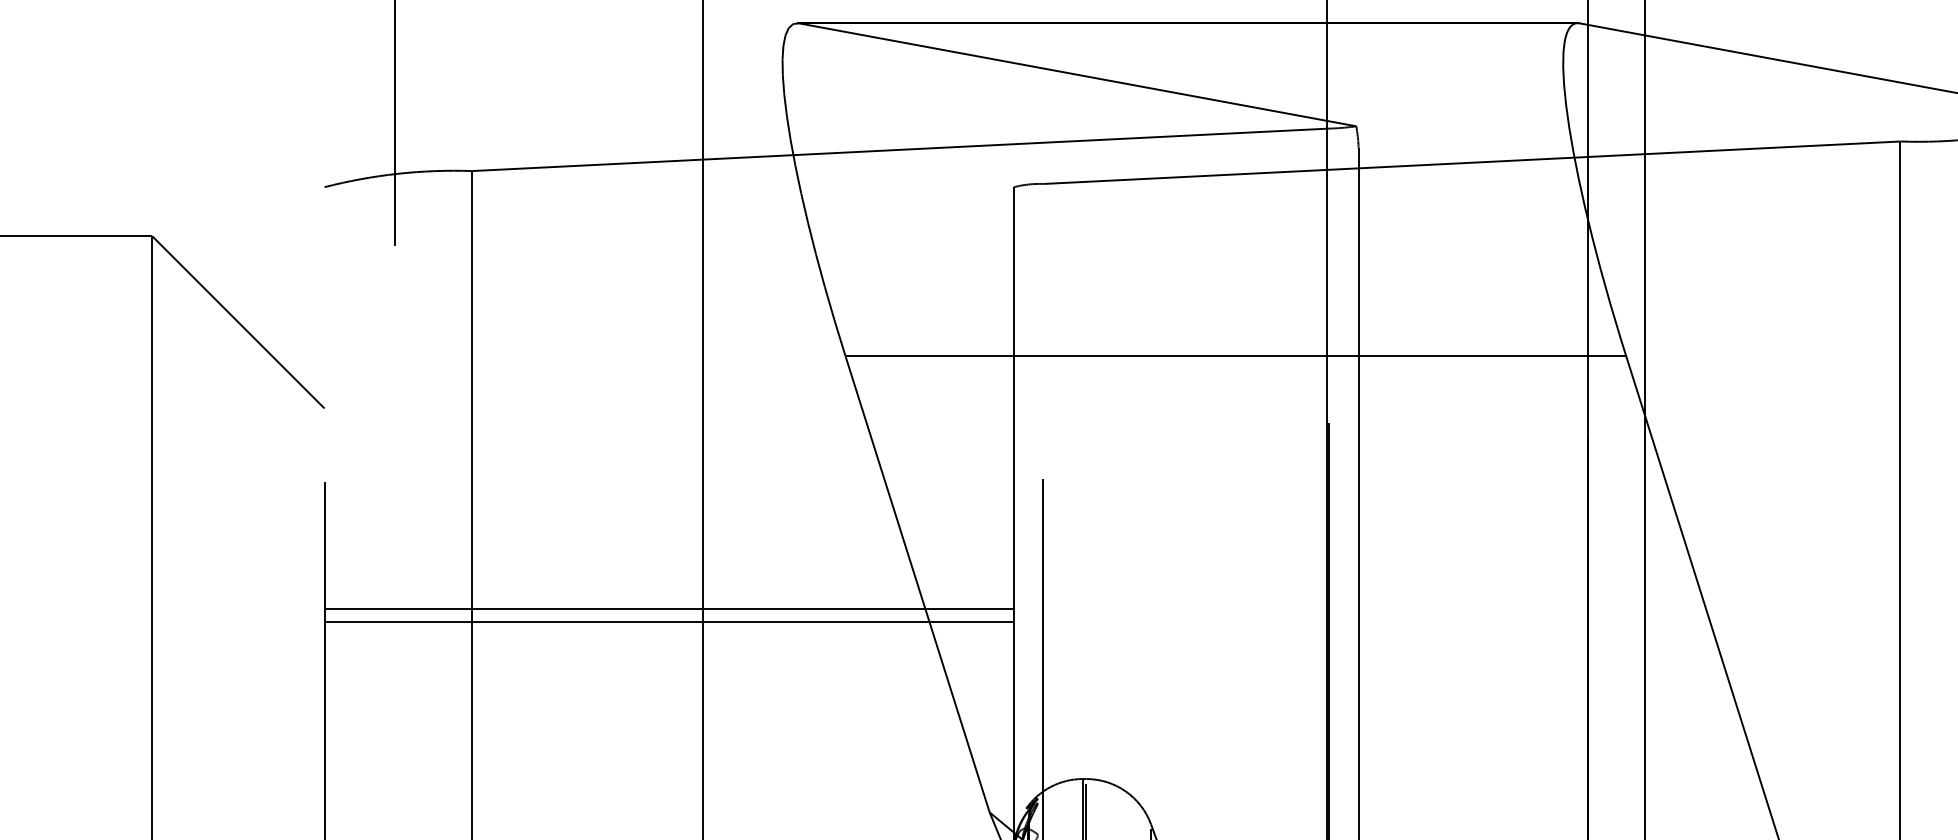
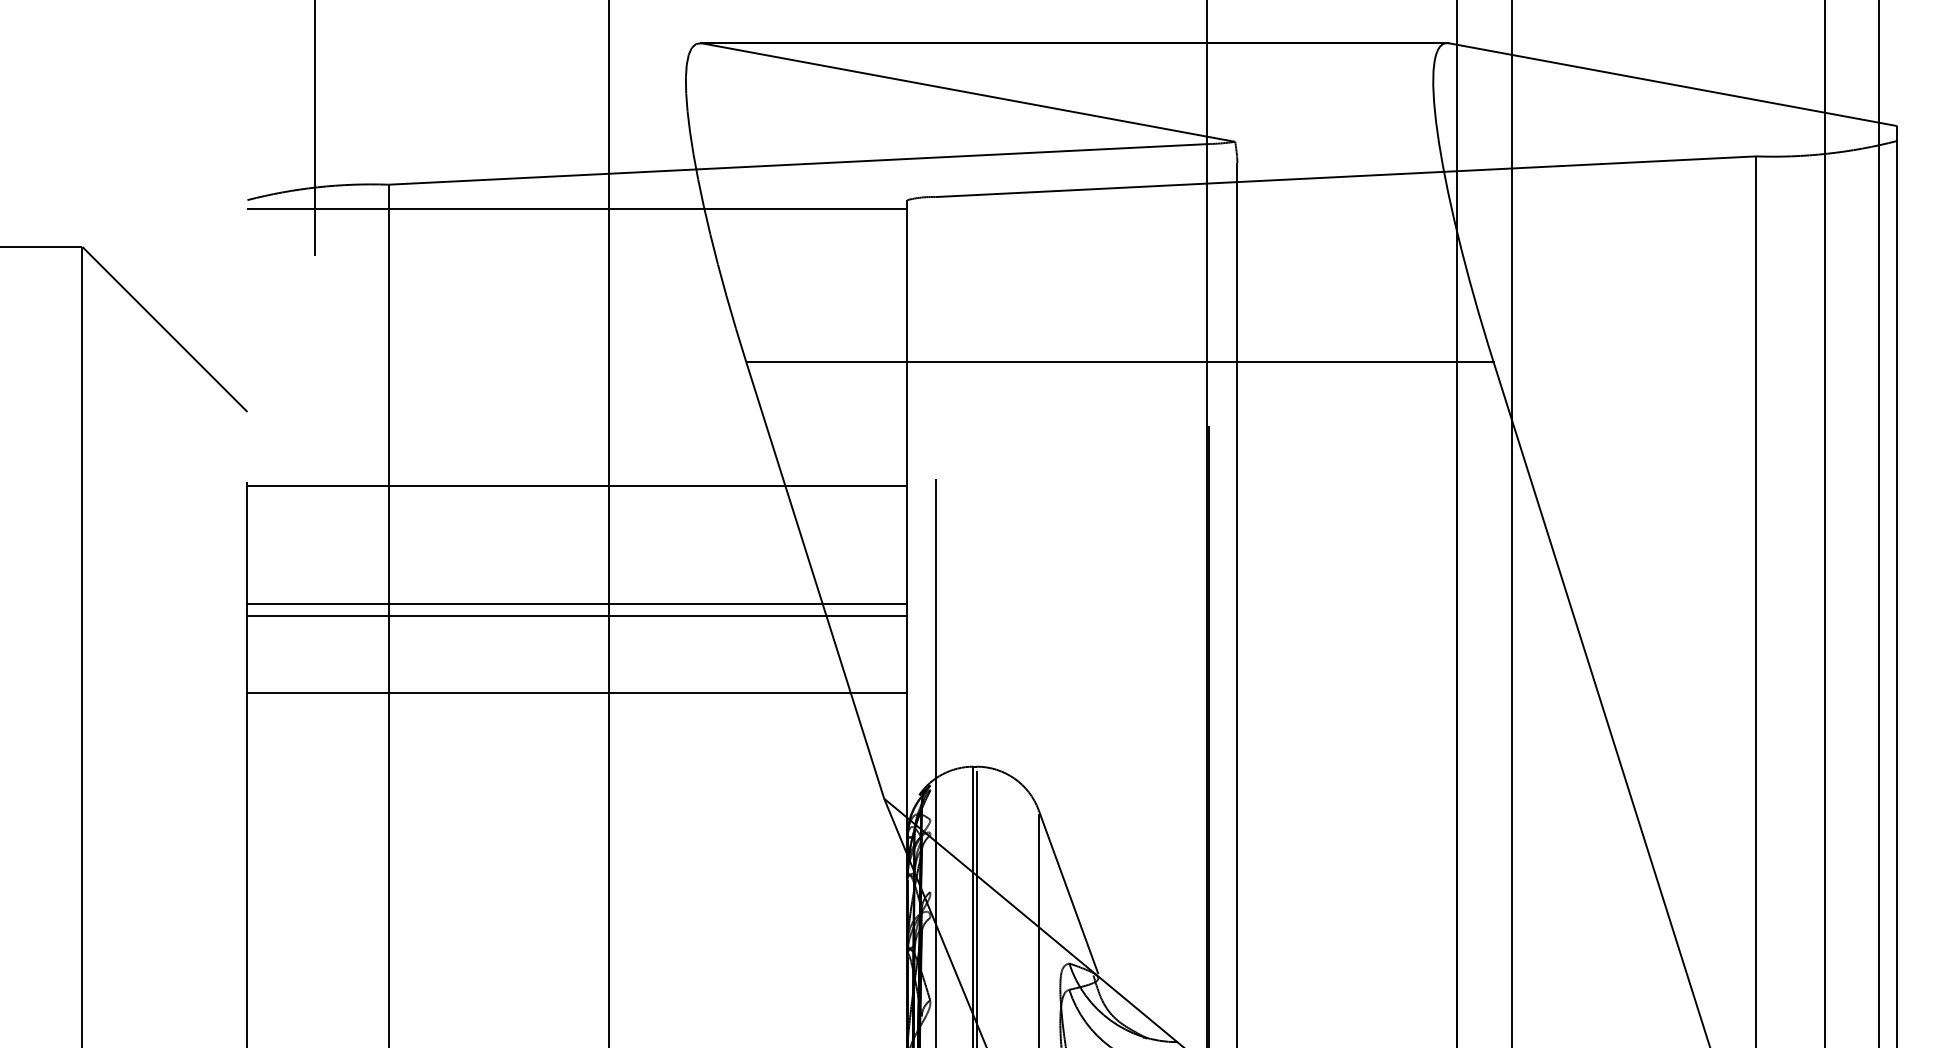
line: (669, 195) -> (577, 208), added
line: (669, 485) -> (577, 485), added
line: (669, 702) -> (577, 693), added

